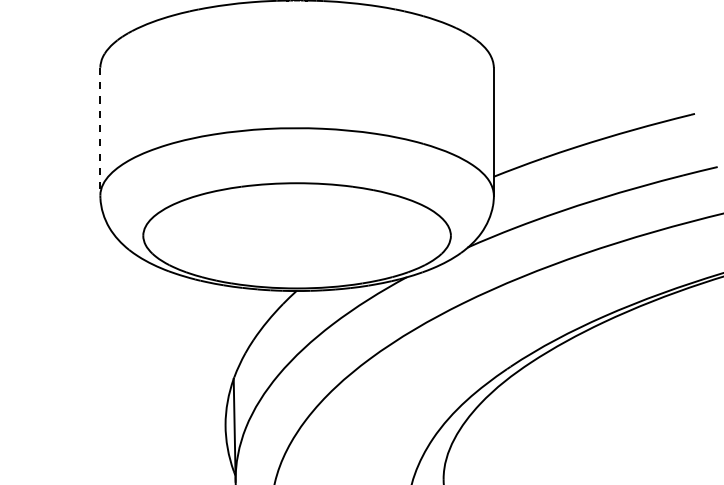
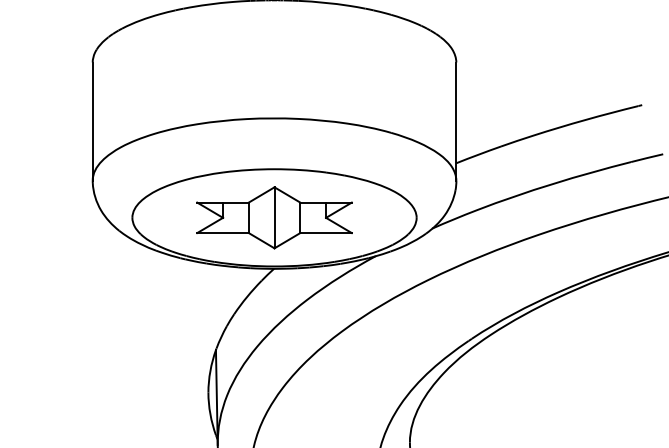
line: (100, 131) -> (92, 121), dashed -> solid
part: (296, 235) -> (273, 217), added

